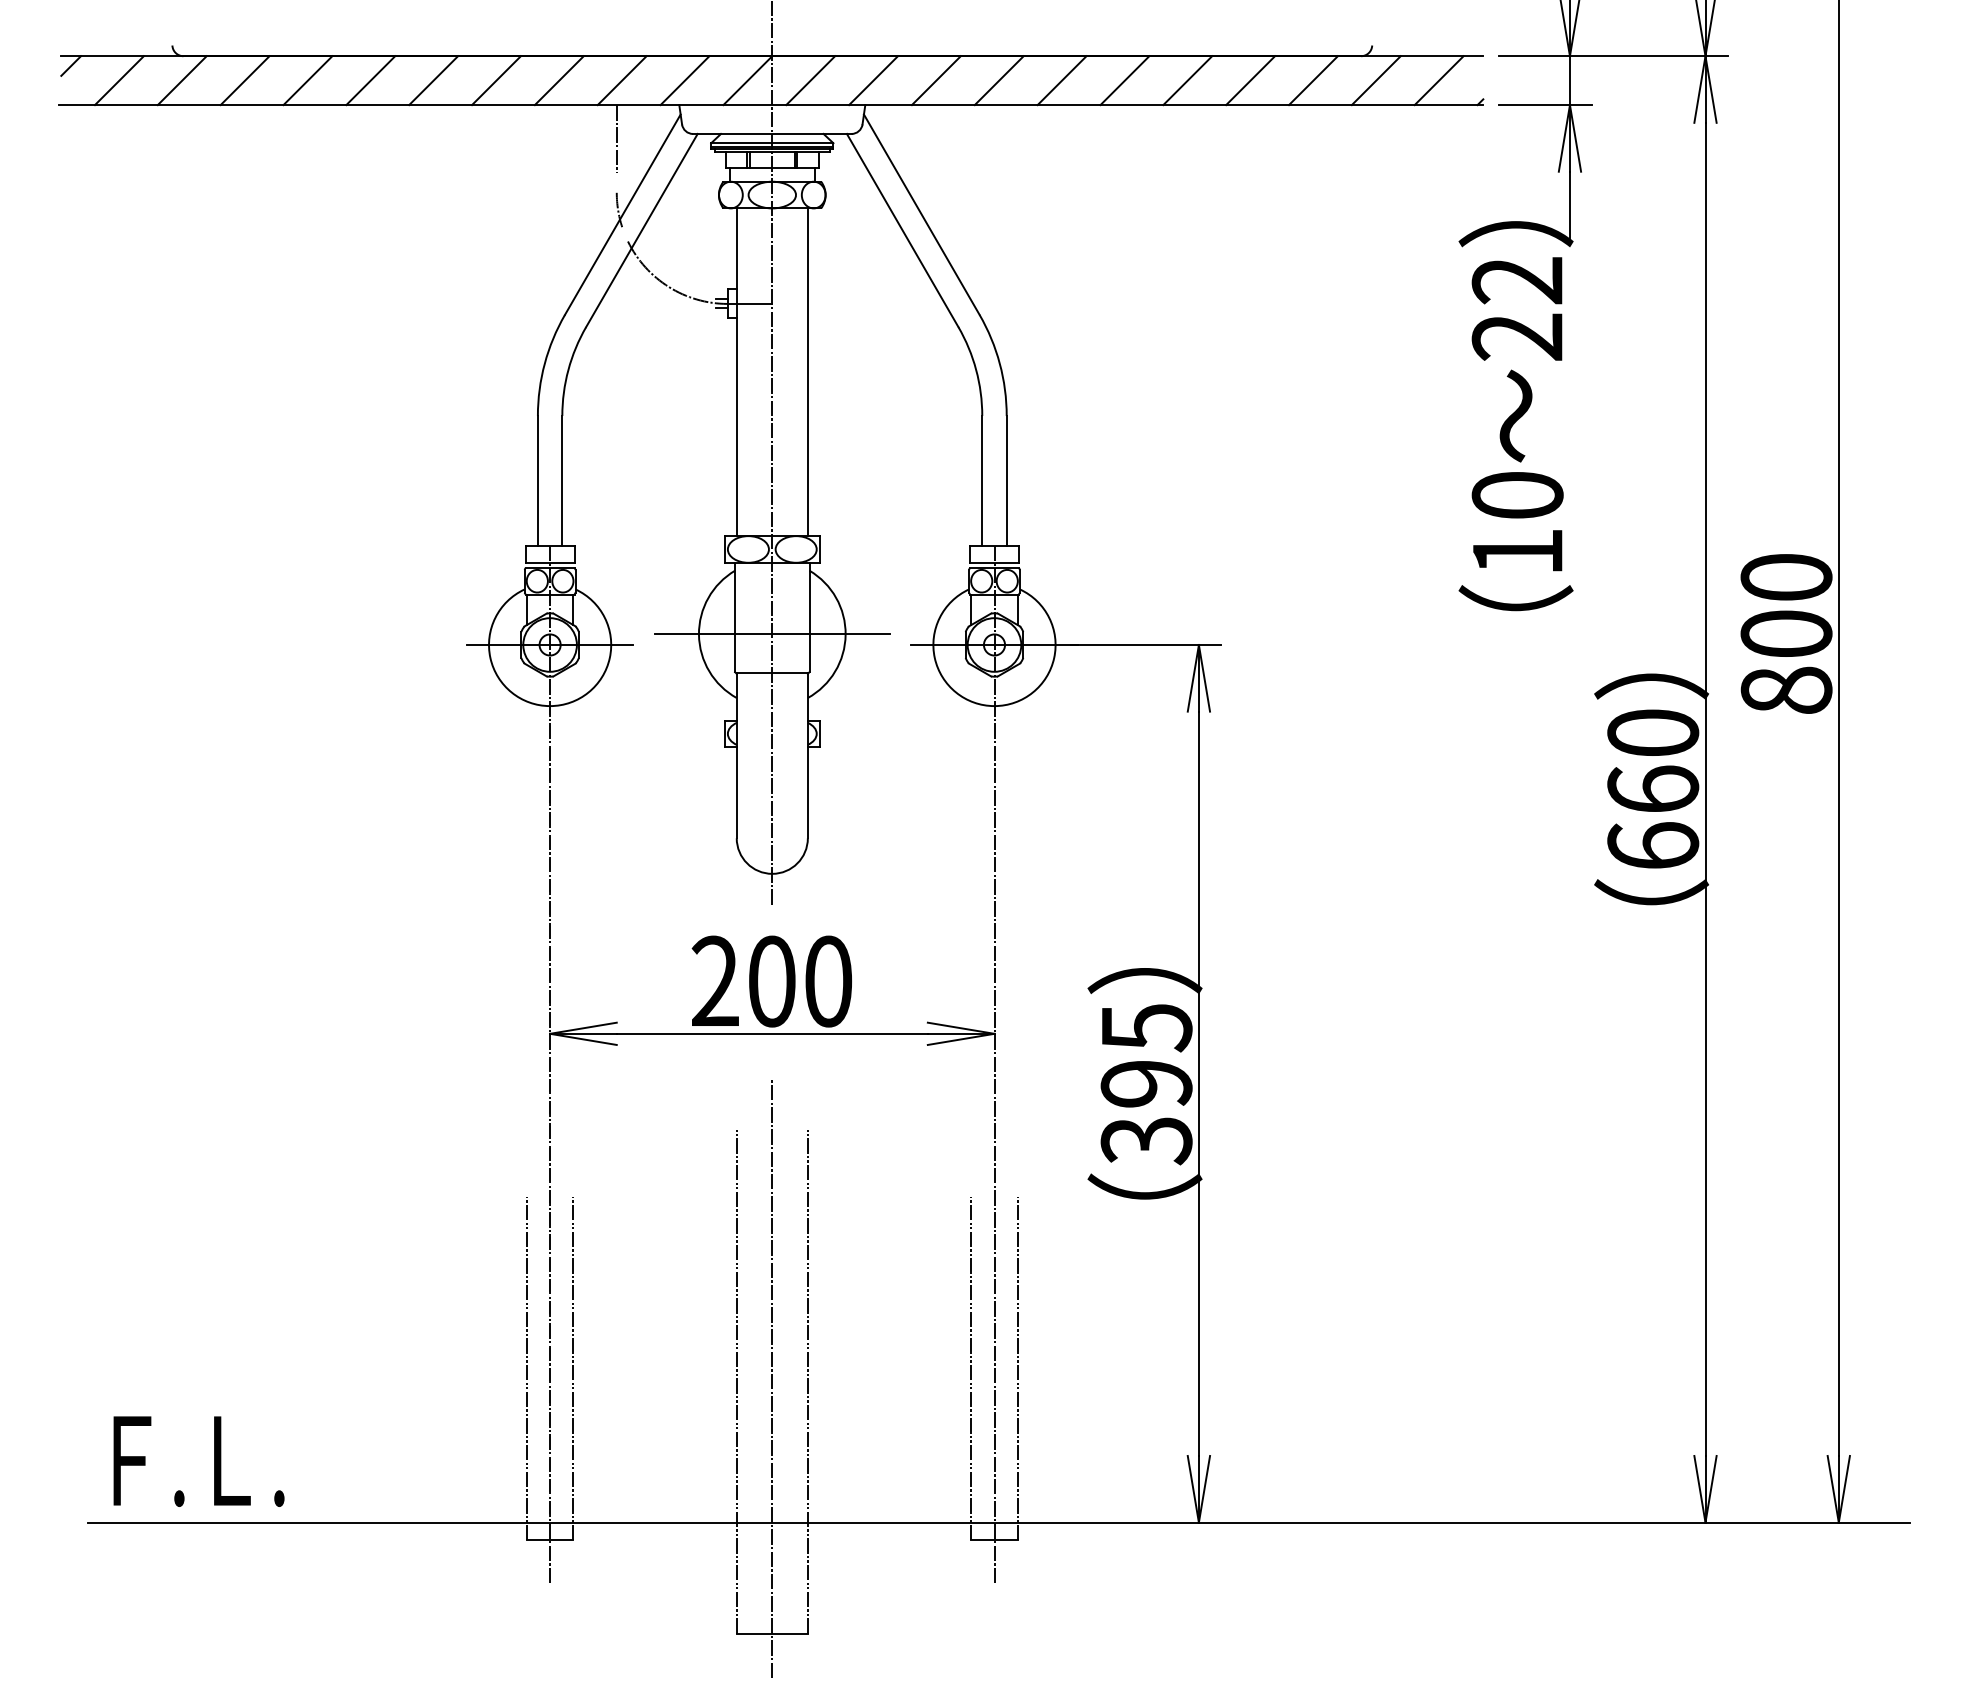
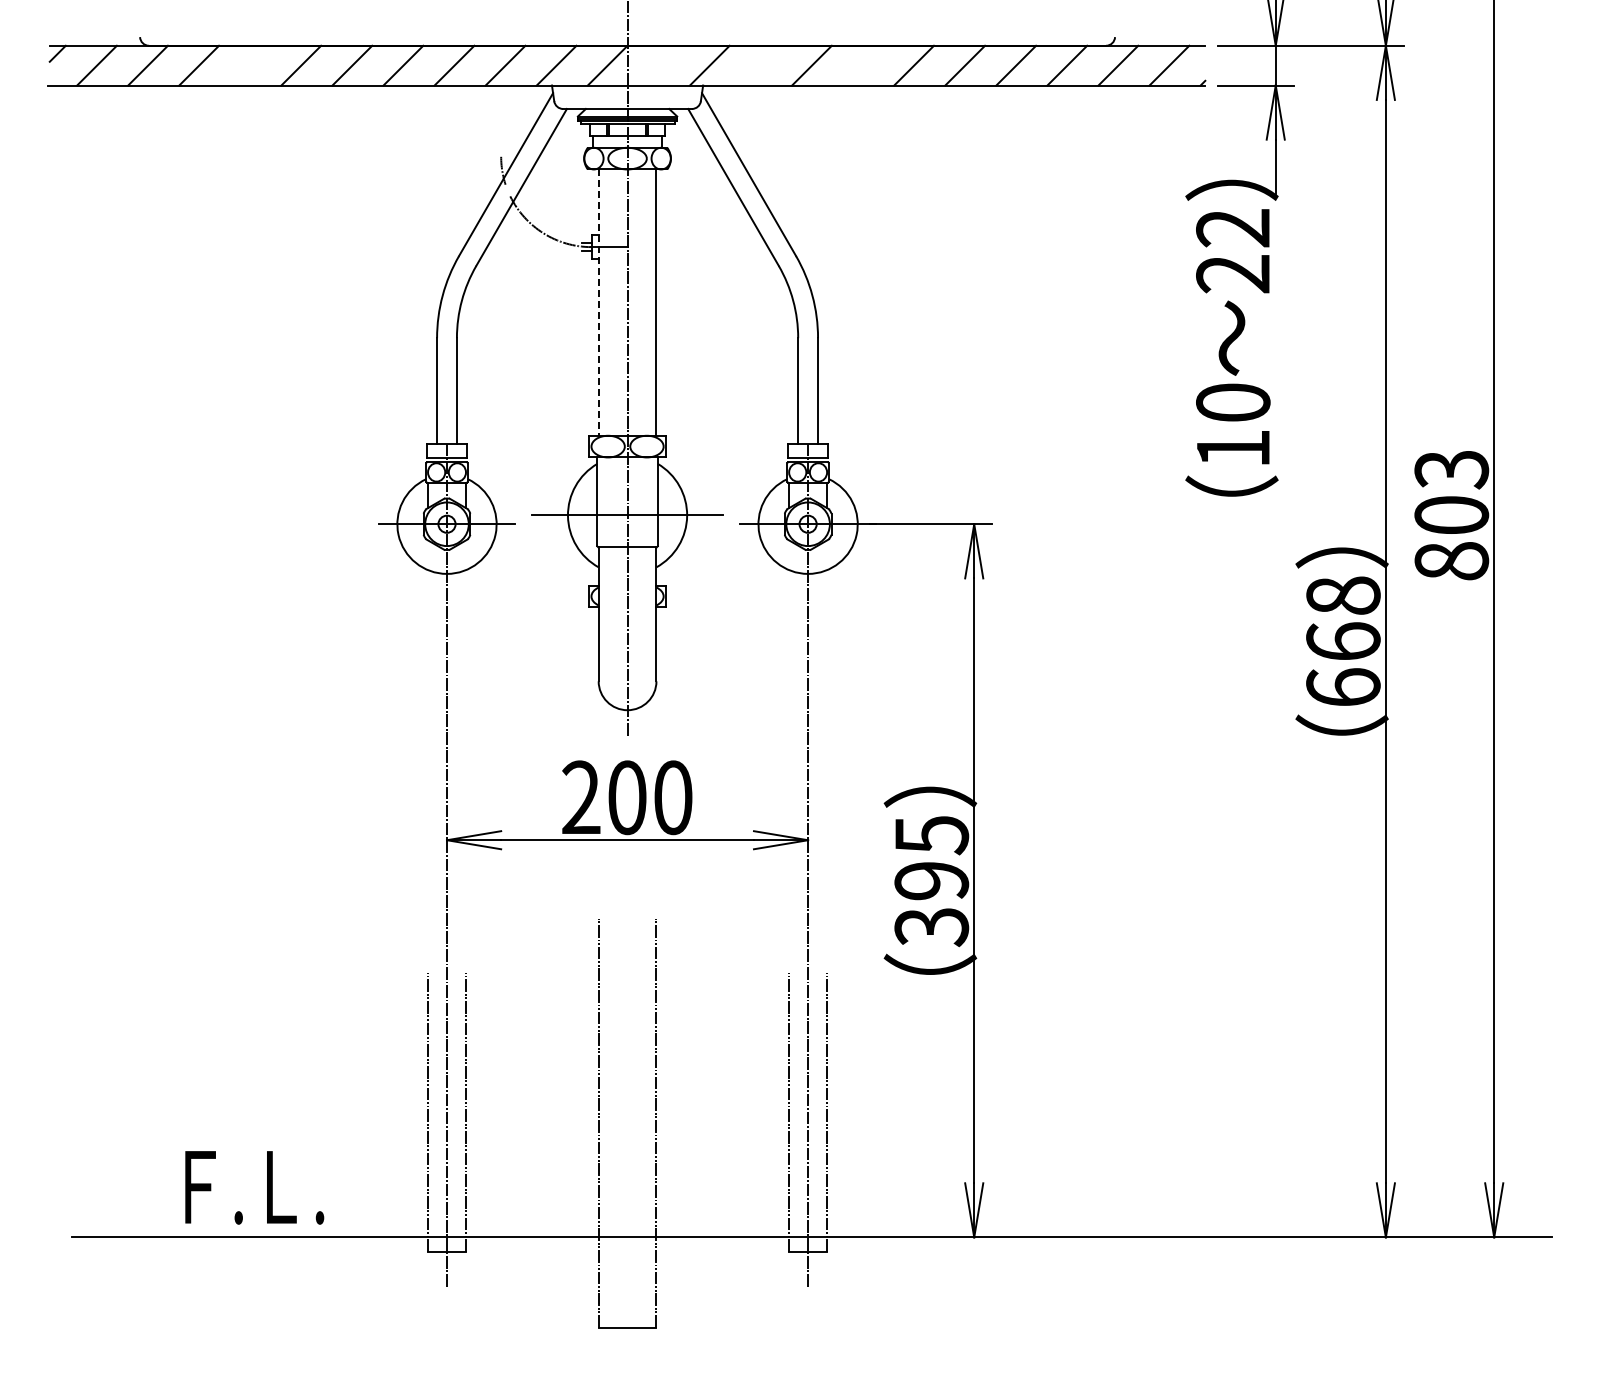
line: (308, 80) -> (250, 65), removed
line: (810, 80) -> (658, 65), removed
line: (935, 80) -> (760, 65), removed
line: (1061, 80) -> (862, 65), removed
line: (617, 138) -> (501, 112), removed
line: (736, 373) -> (598, 303), solid -> dashed
text: (1786, 577) -> (1451, 469), 800 -> 803
text: (1653, 732) -> (1343, 595), 660 -> 668
line: (772, 1378) -> (627, 1120), removed
text: (198, 1461) -> (254, 1187), moved

